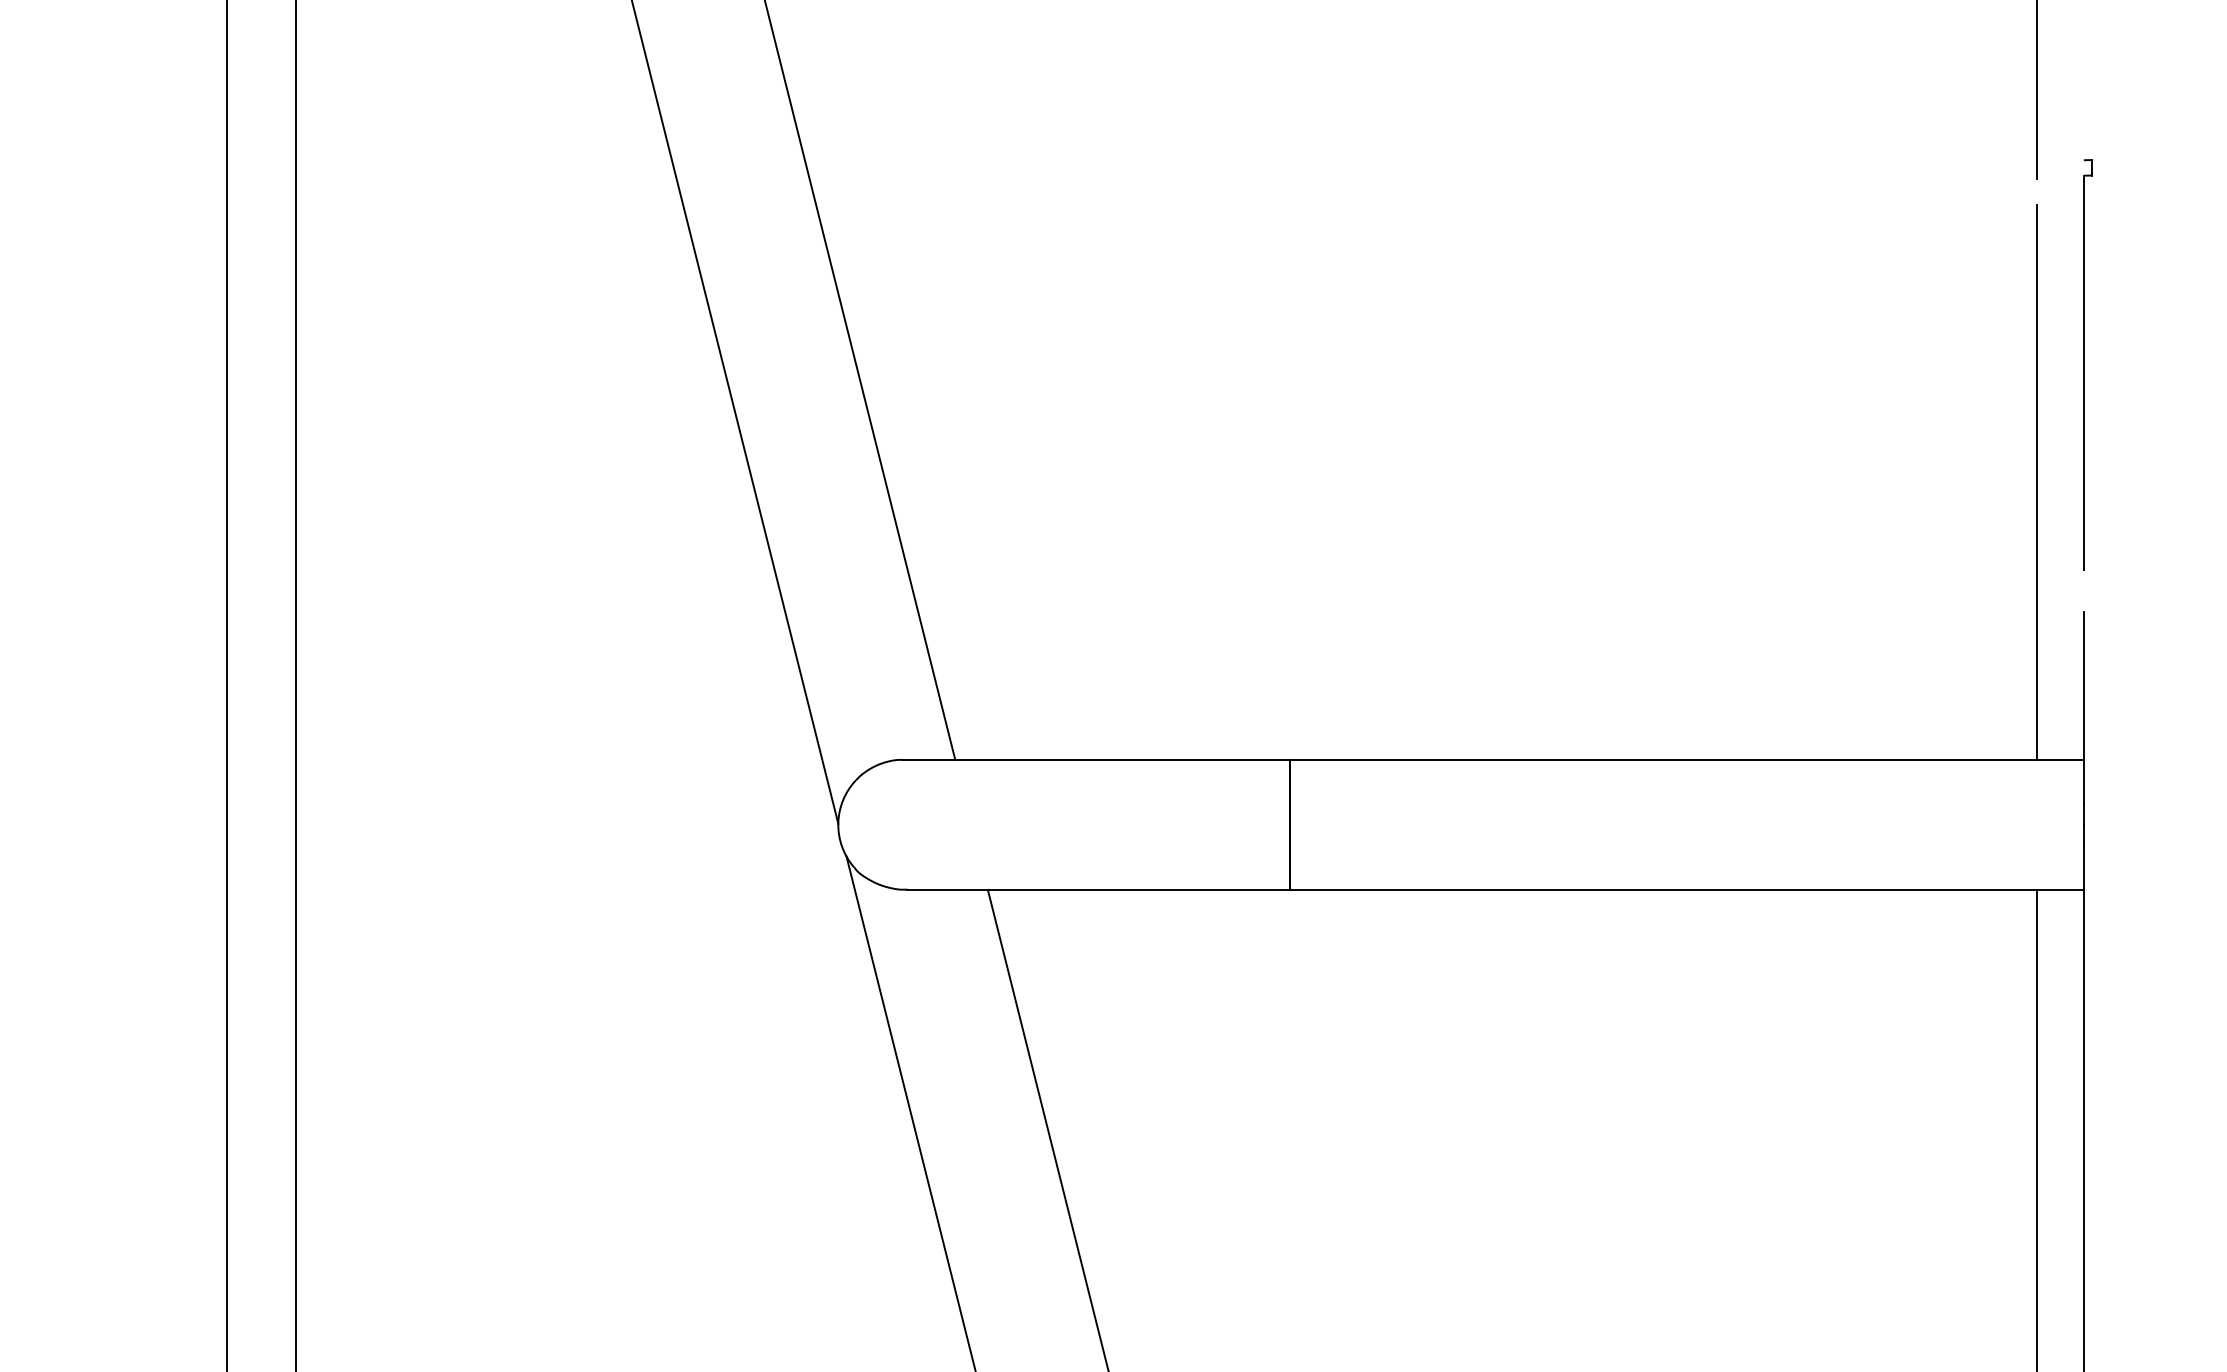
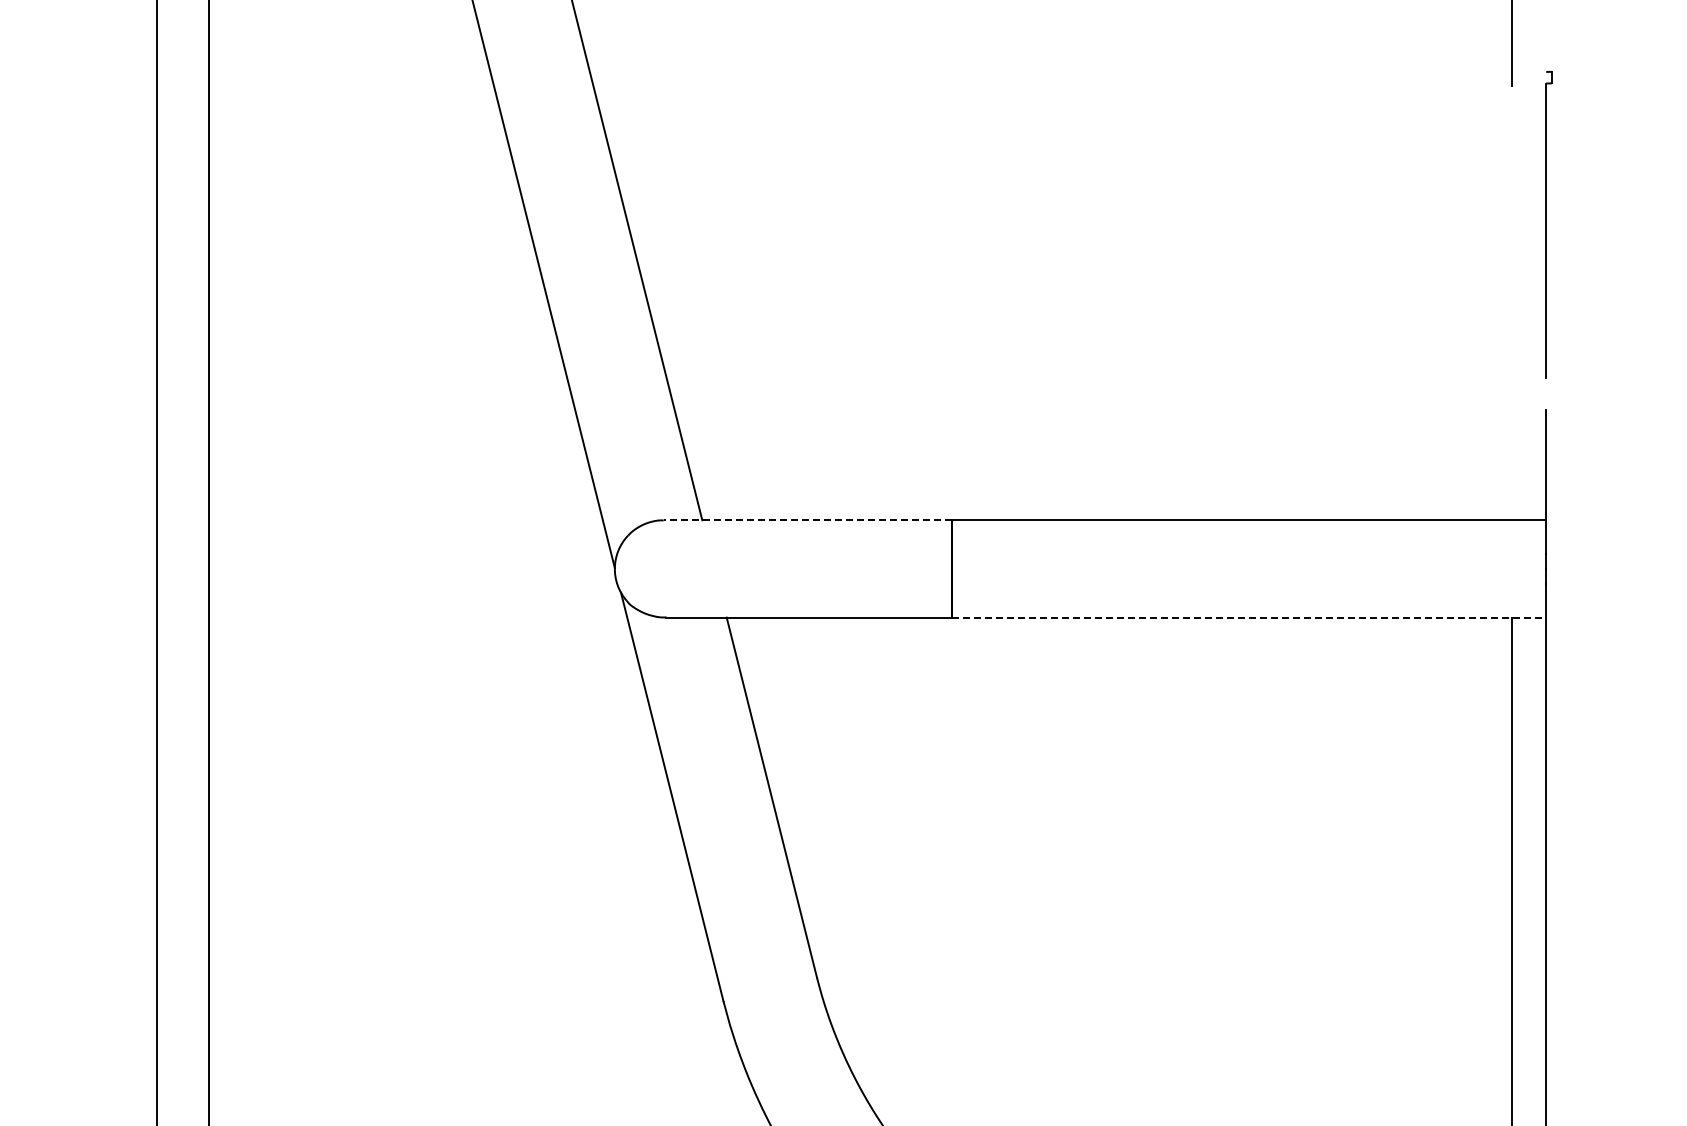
line: (2037, 481) -> (1511, 312), removed
line: (1095, 760) -> (807, 520), solid -> dashed
line: (1686, 889) -> (1249, 617), solid -> dashed

